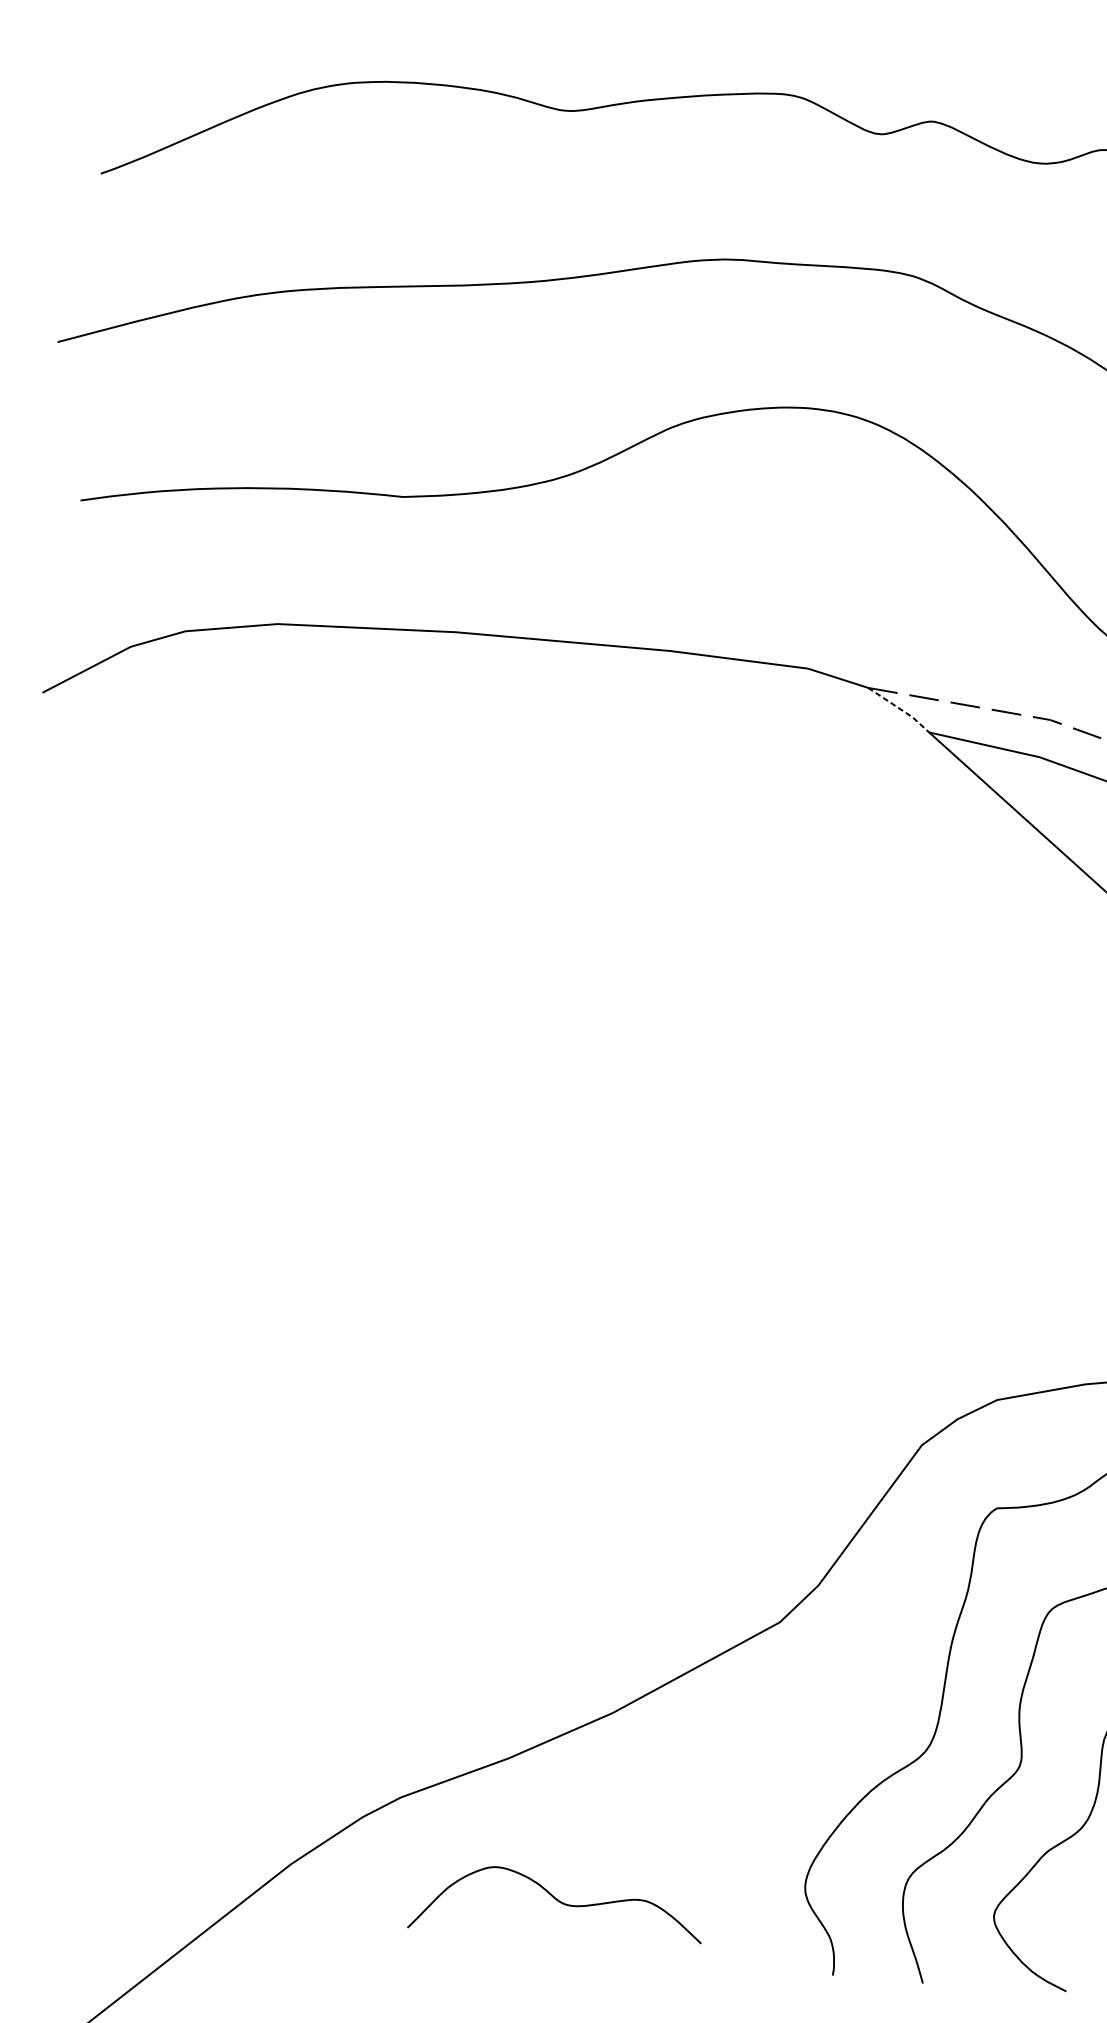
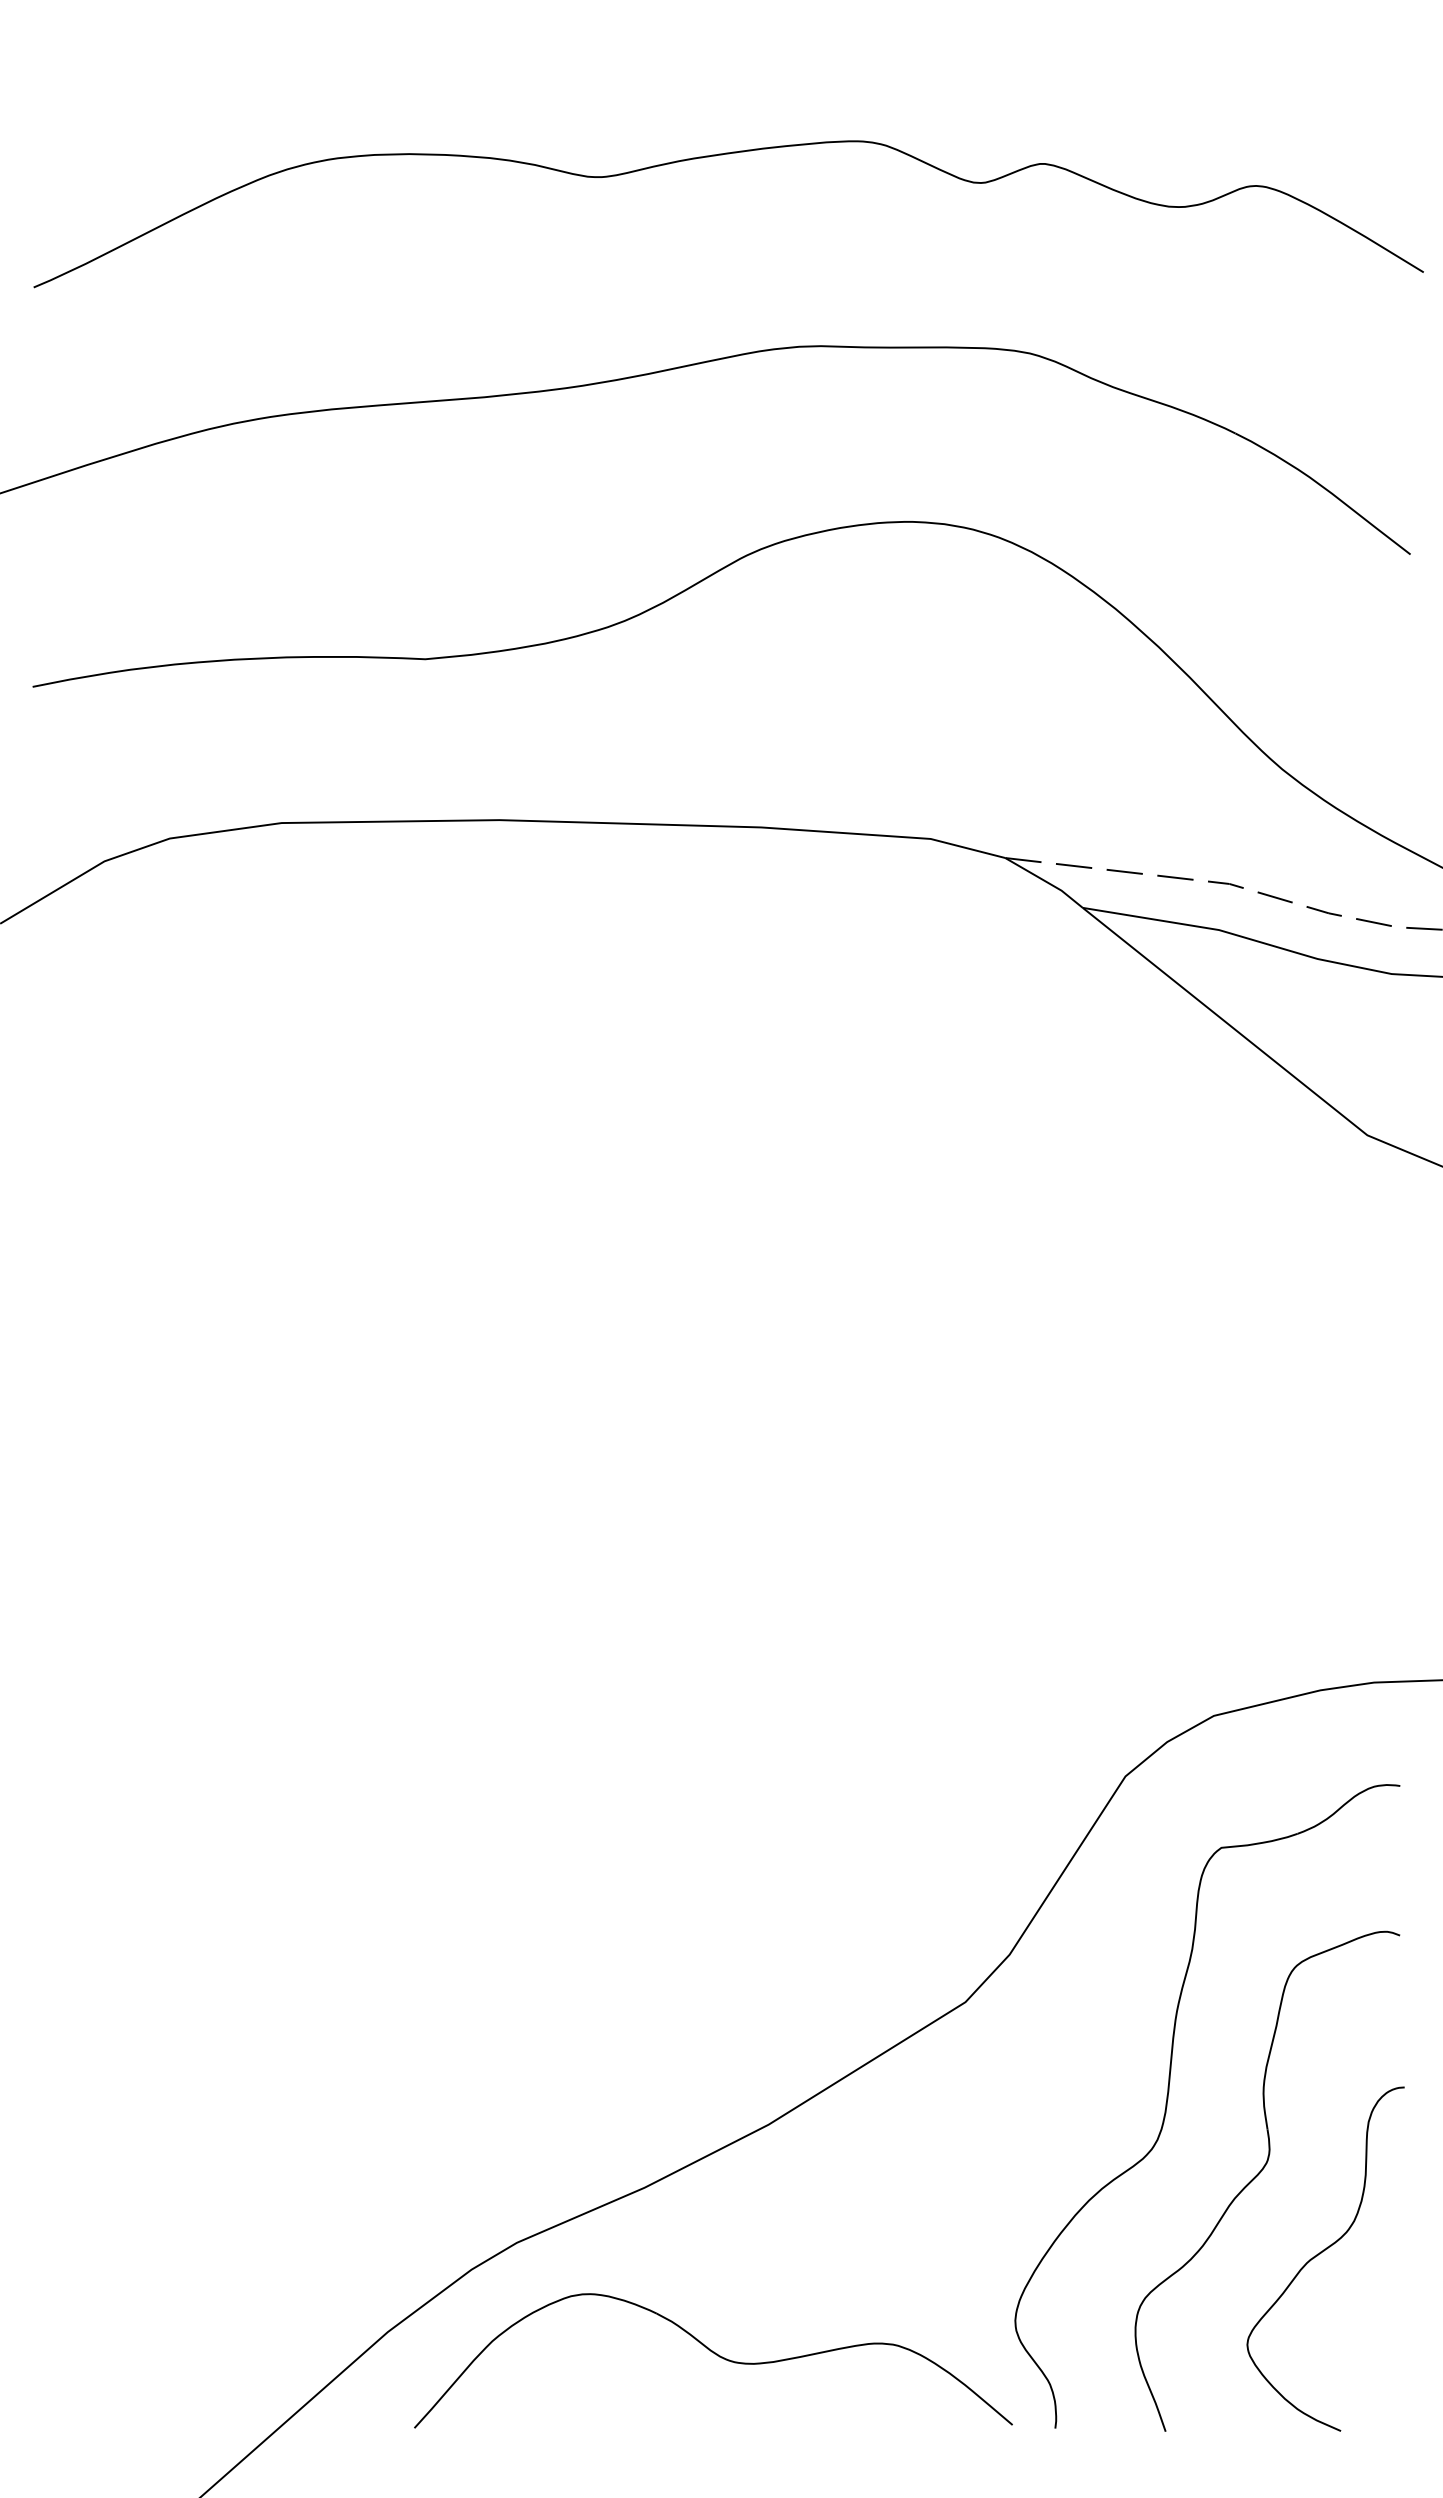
line: (900, 709) -> (1046, 881), dashed -> solid
part: (556, 1903) -> (713, 2360), size x1.67

